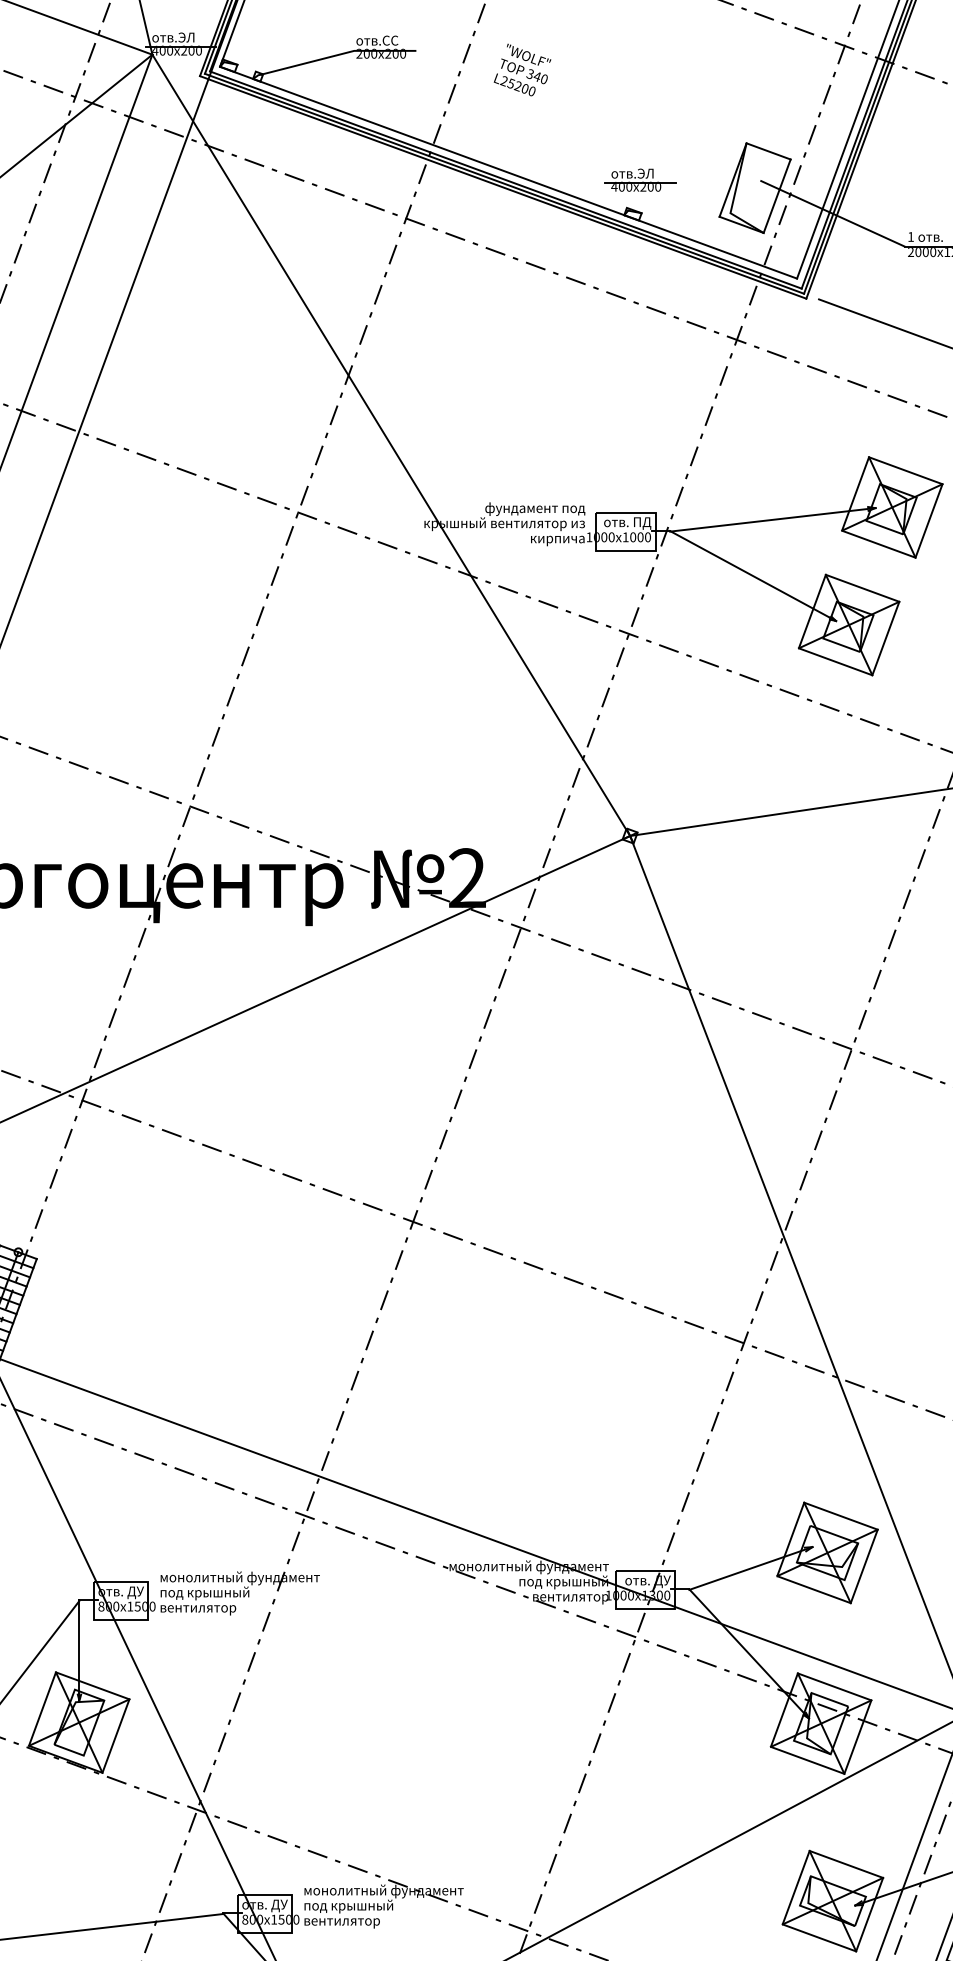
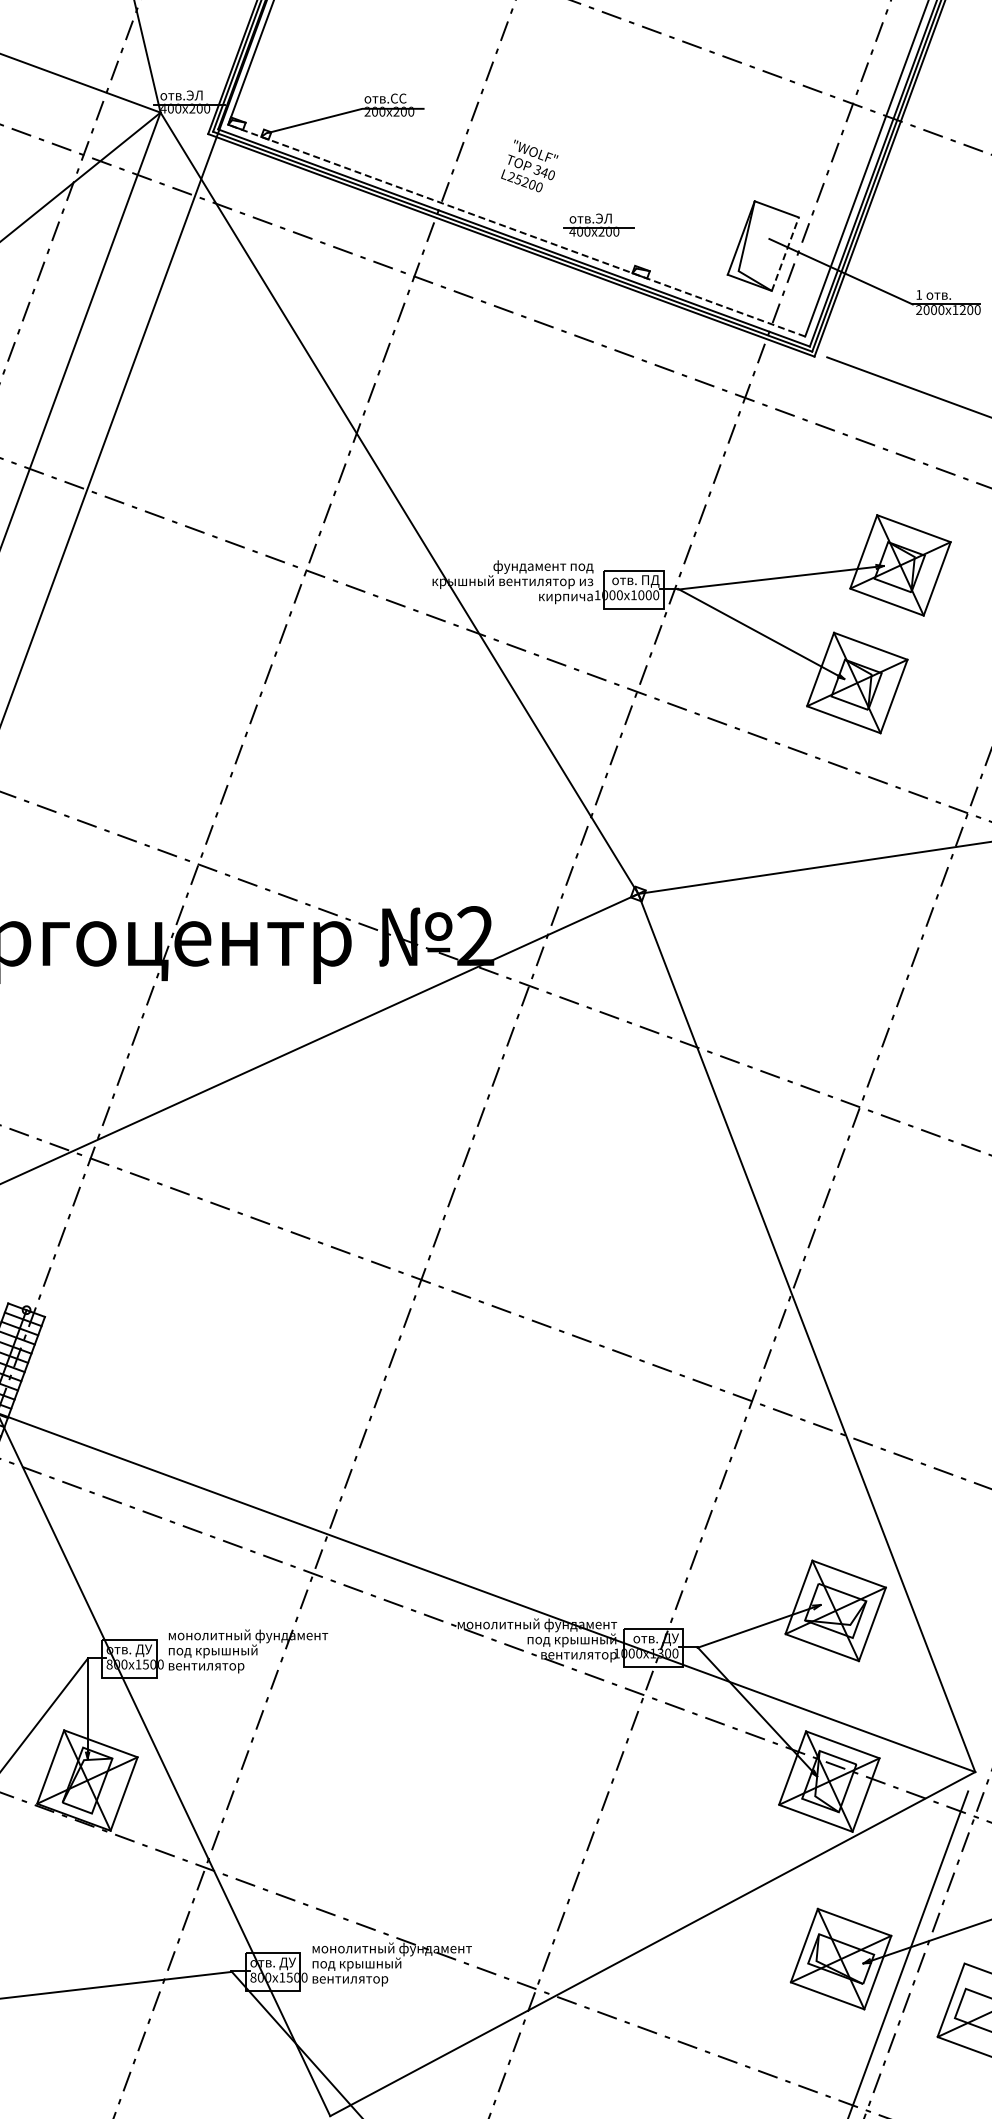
text: (522, 69) -> (529, 165), moved
line: (508, 172) -> (516, 230), solid -> dashed
part: (640, 179) -> (598, 224), moved
line: (777, 195) -> (785, 253), solid -> dashed

